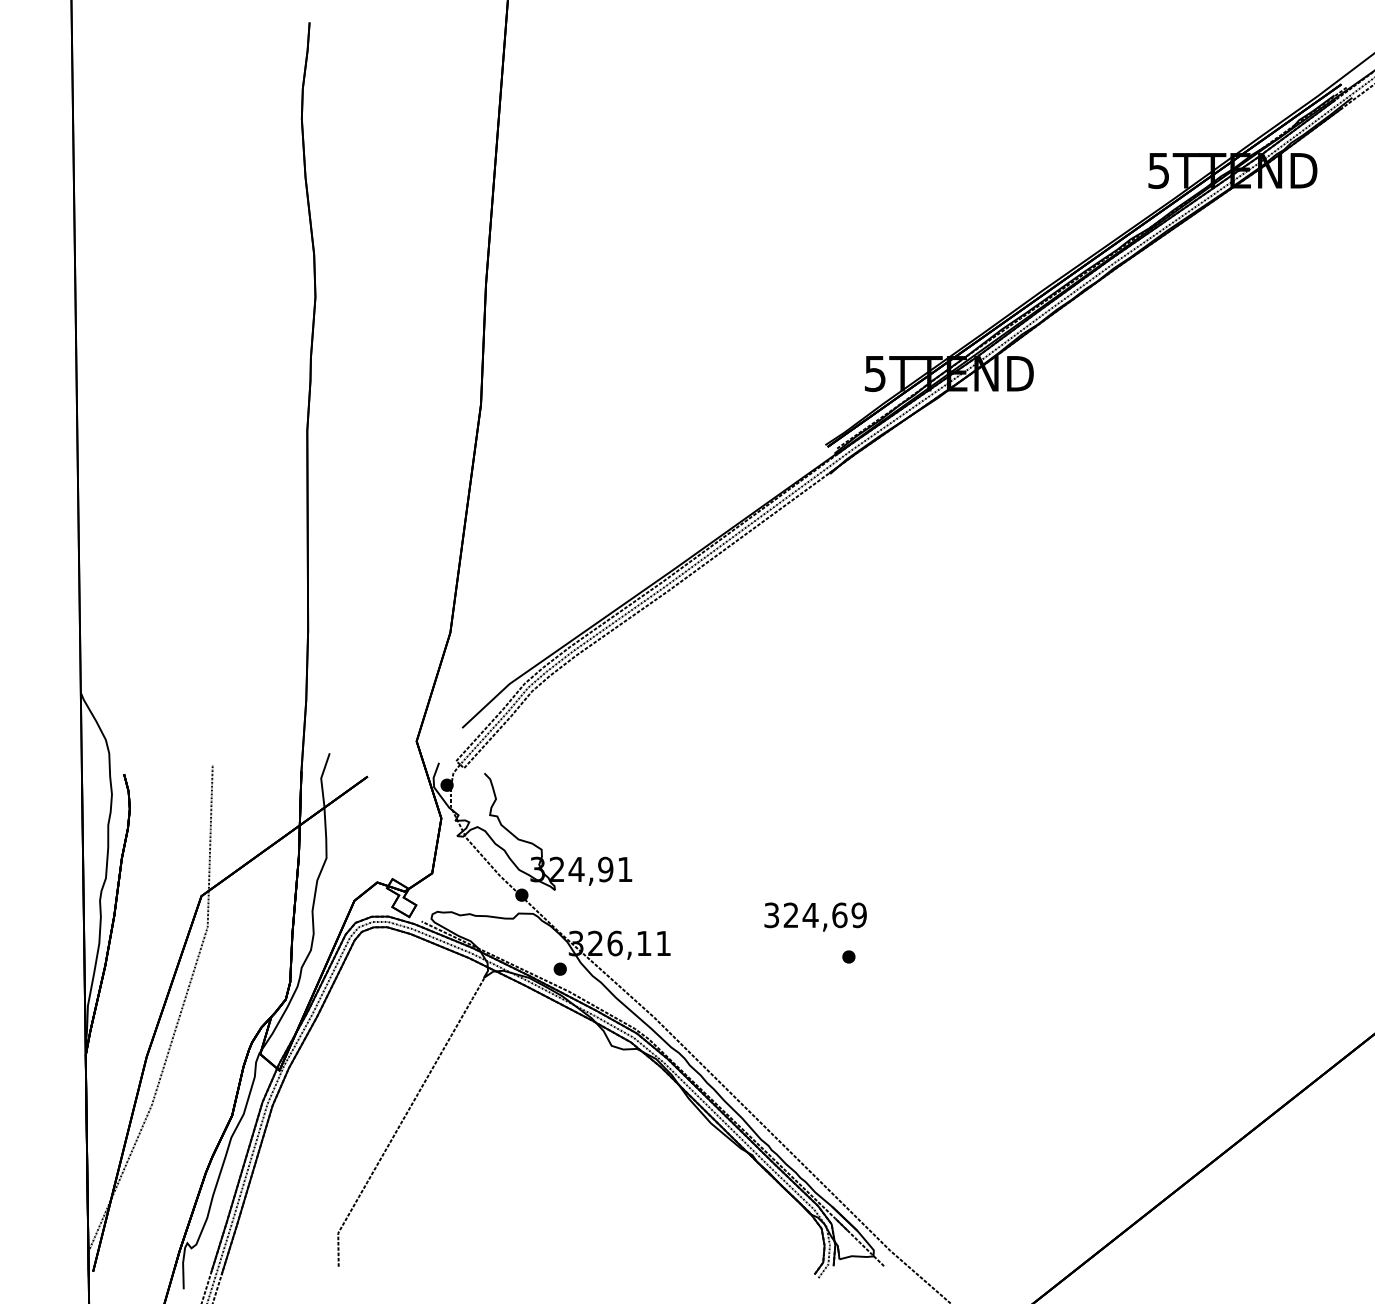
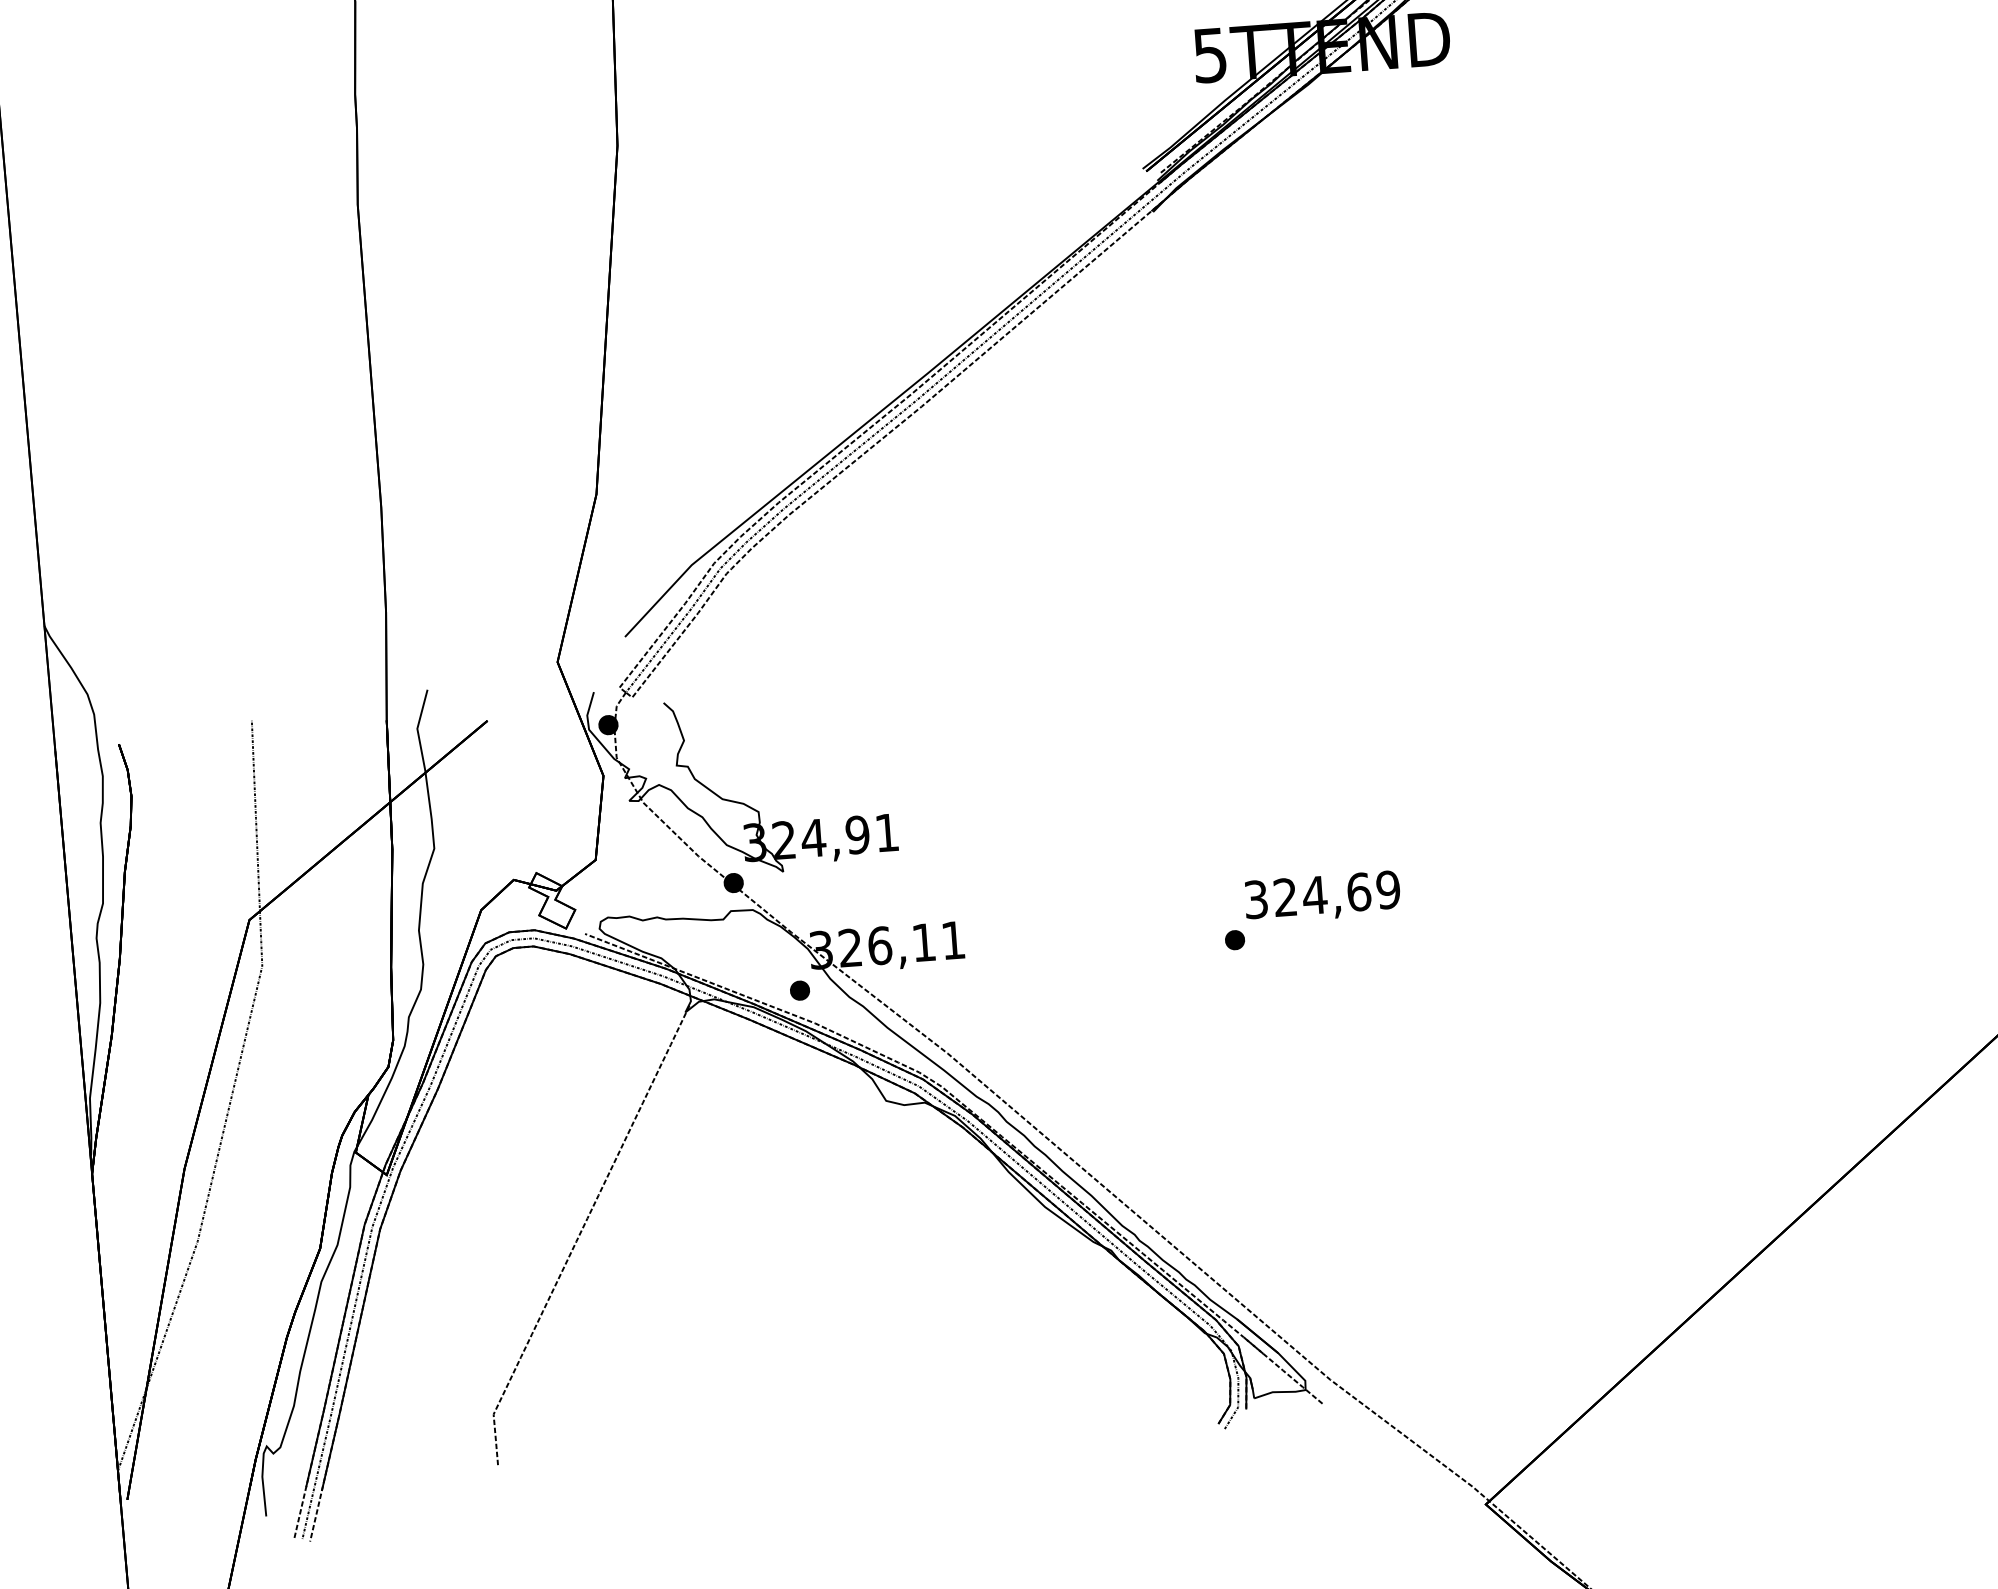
text: (815, 916) -> (1322, 896), moved

